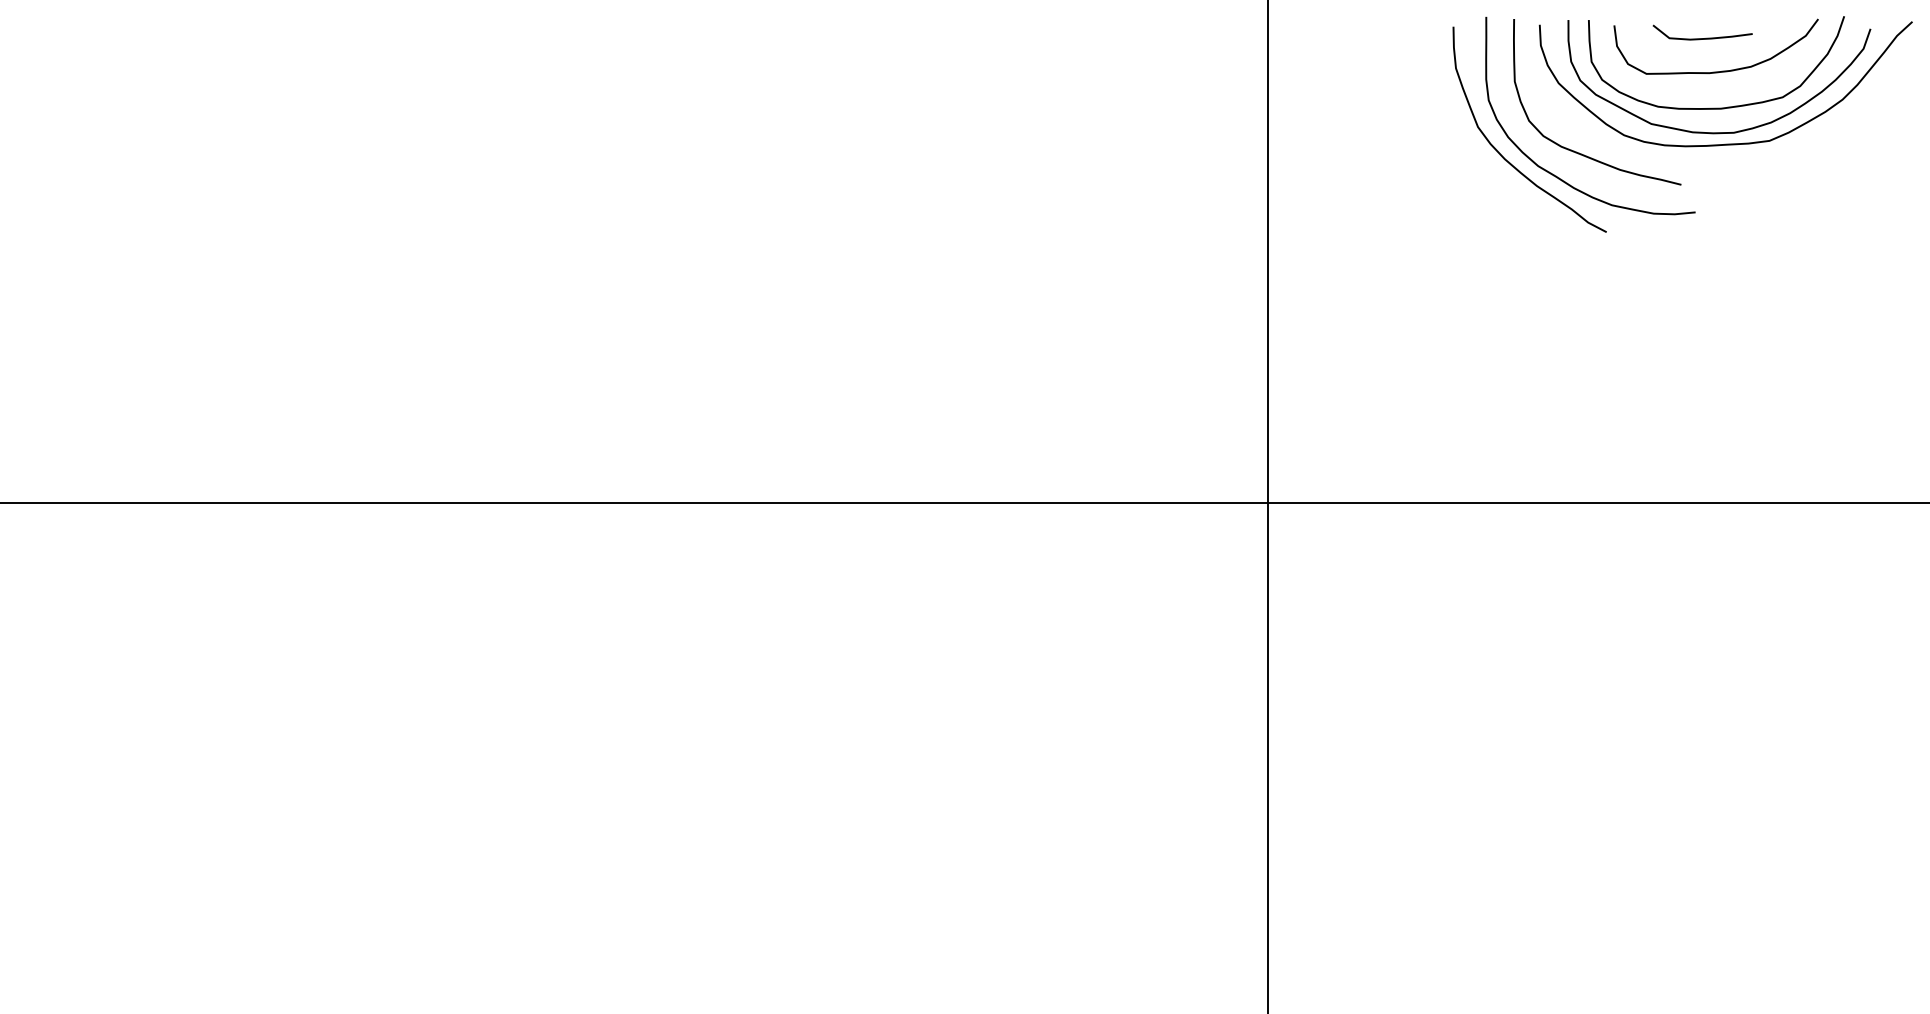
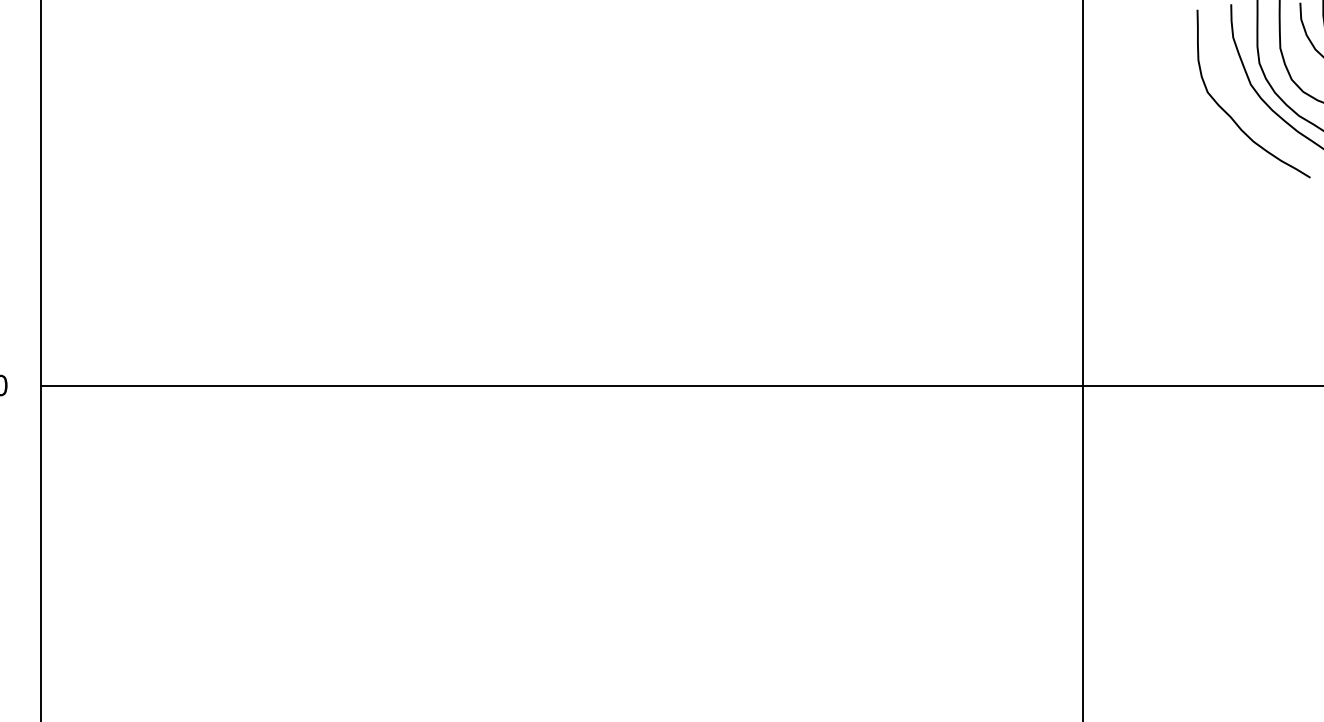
curve: (1453, 166) -> (1231, 116), added

